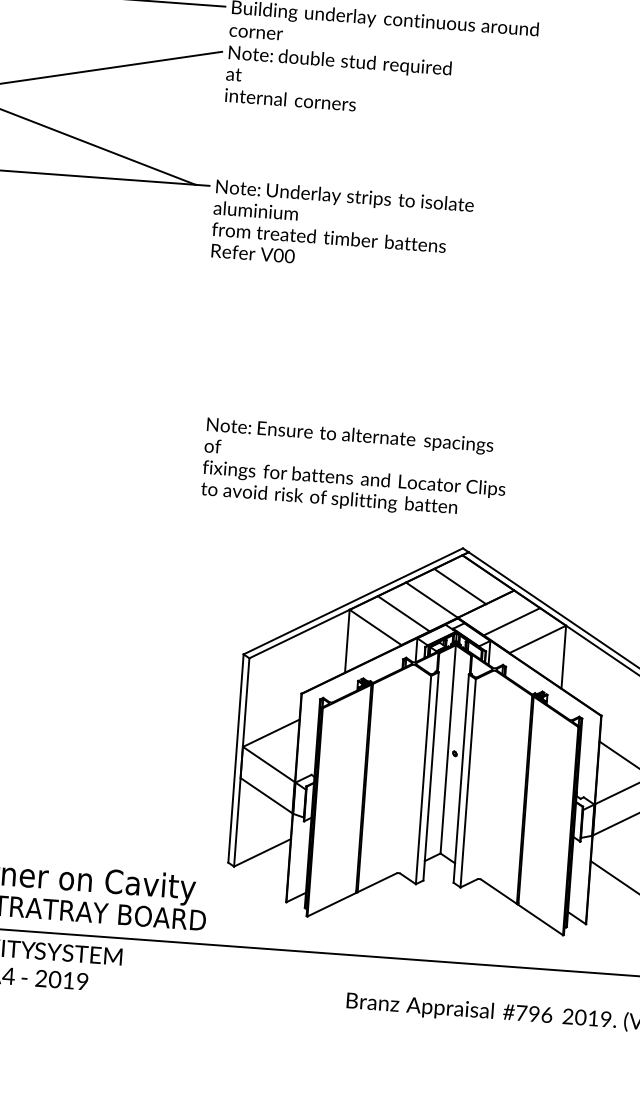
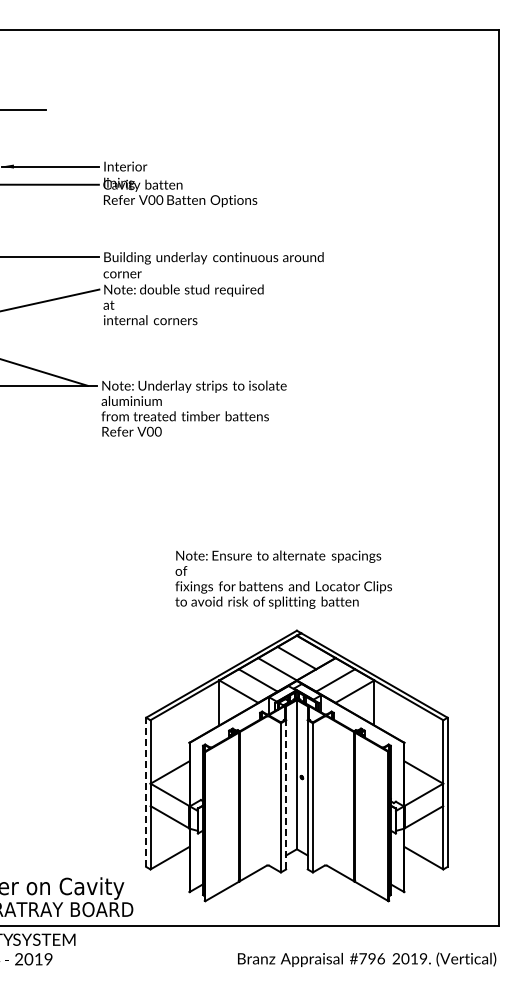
text: (354, 468) -> (283, 579), moved
line: (236, 758) -> (146, 792), solid -> dashed
line: (431, 775) -> (286, 794), solid -> dashed

